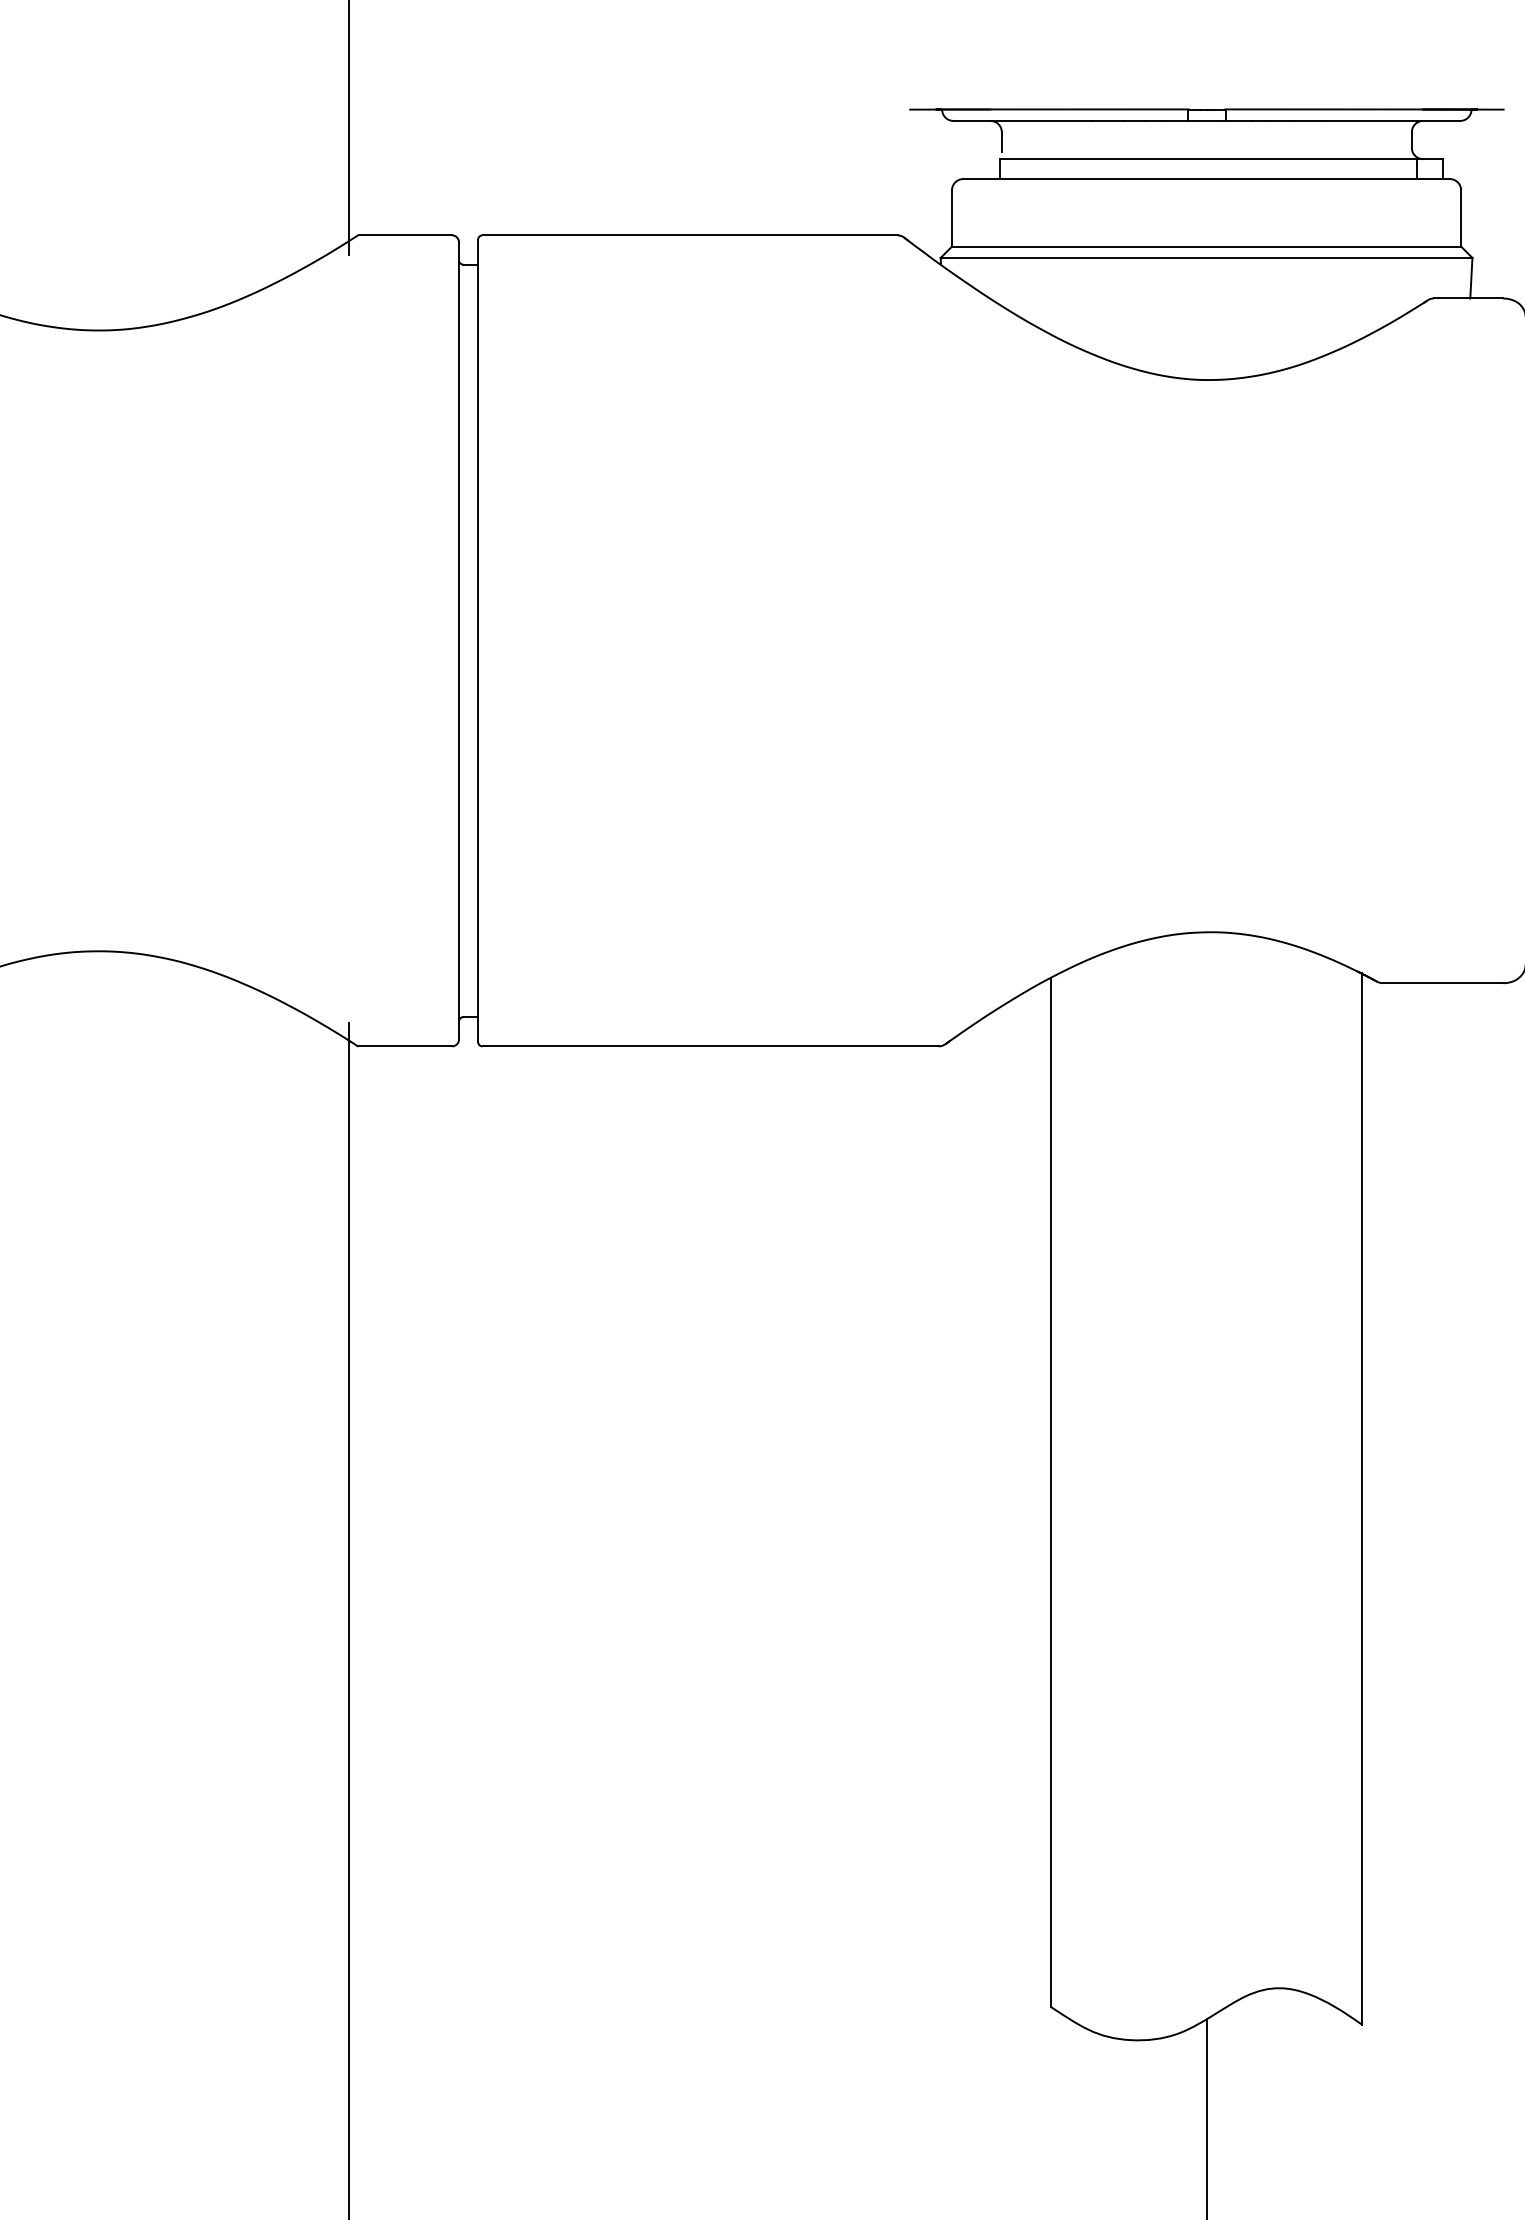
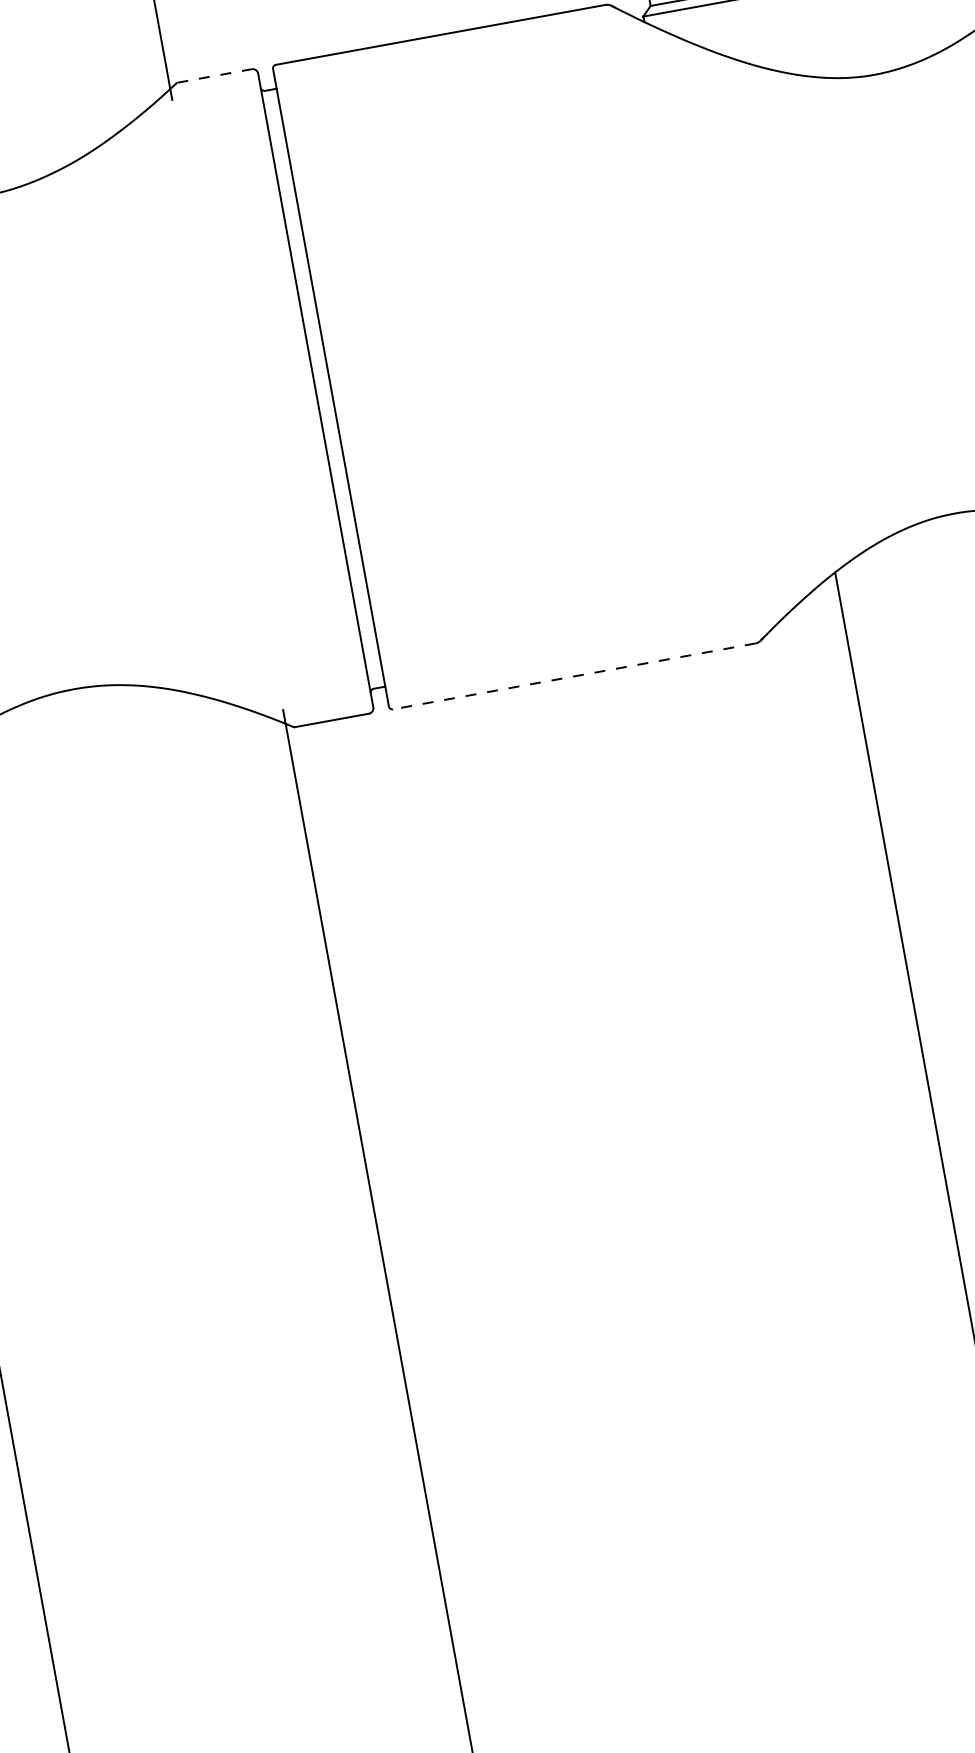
line: (405, 235) -> (214, 76), solid -> dashed
line: (710, 1046) -> (574, 676), solid -> dashed

